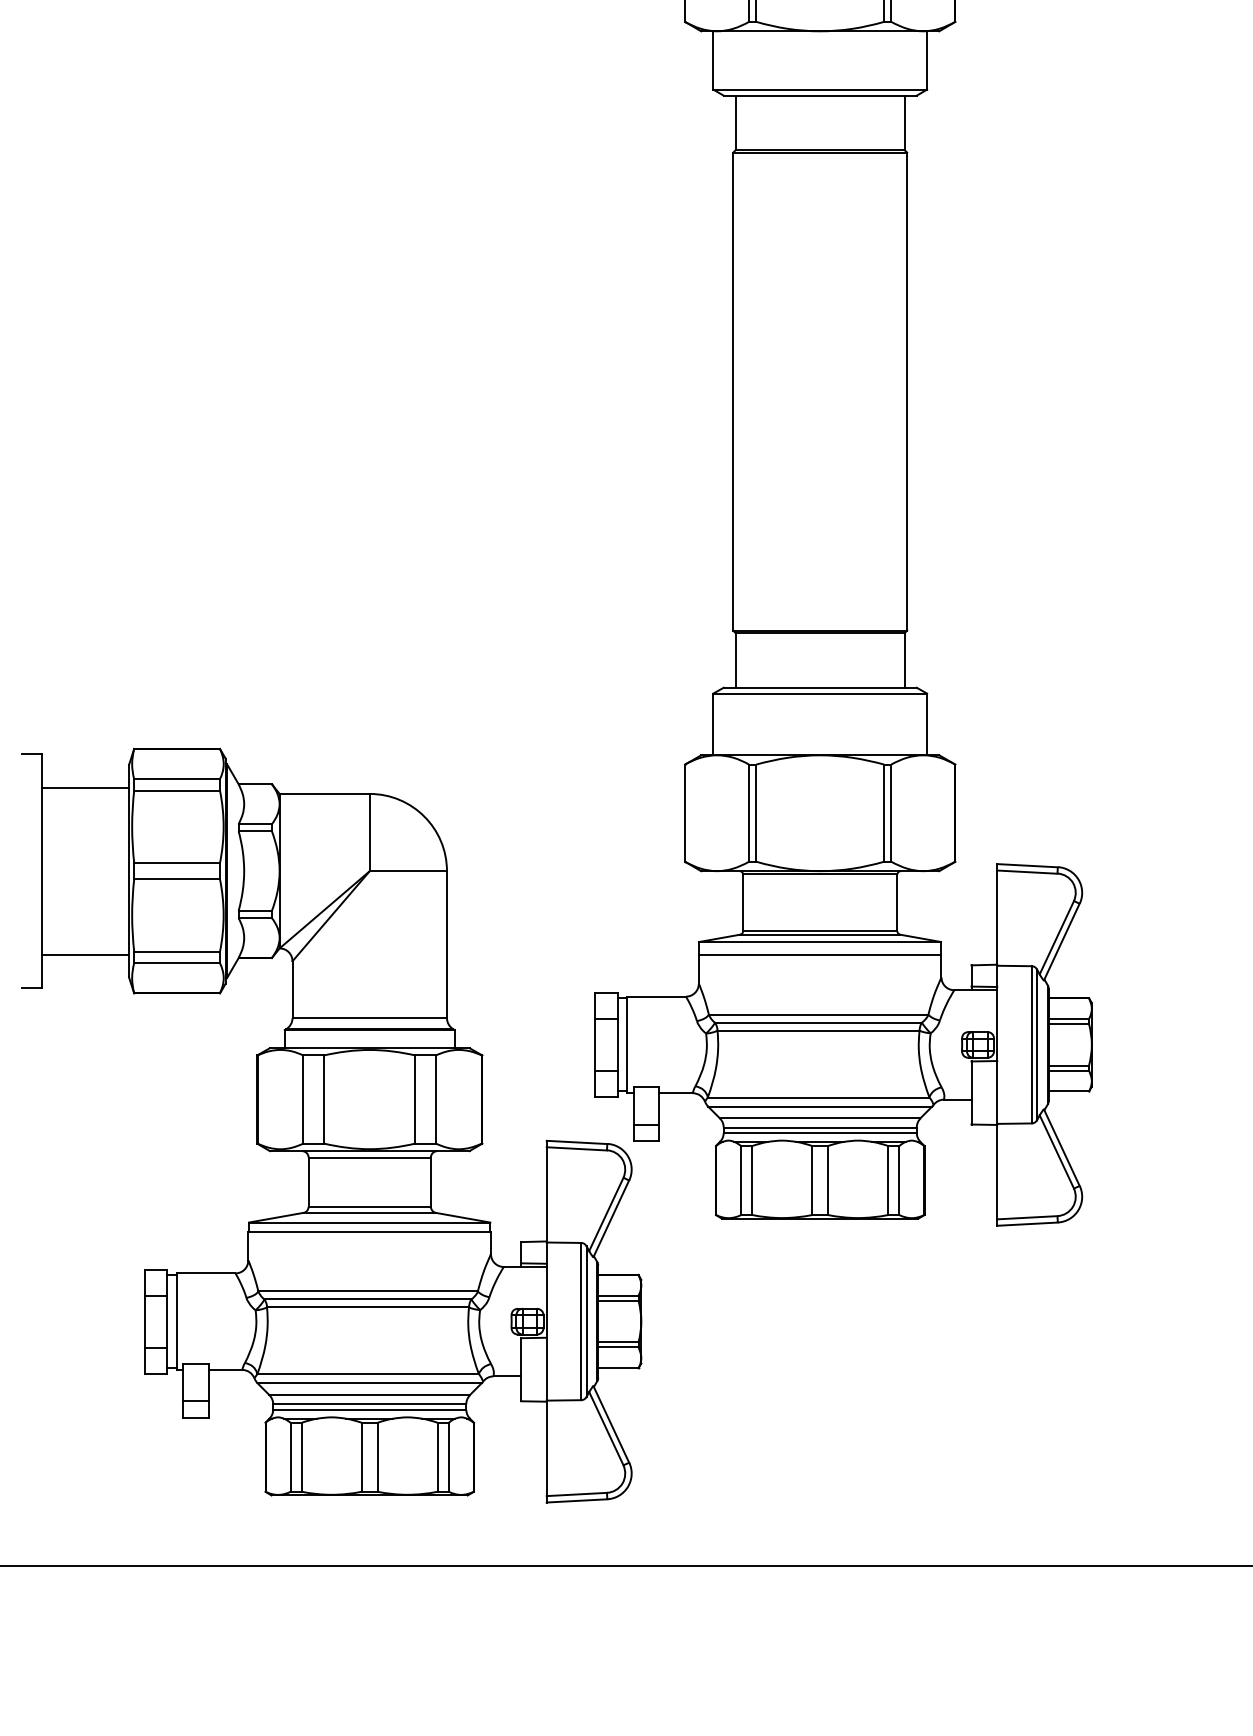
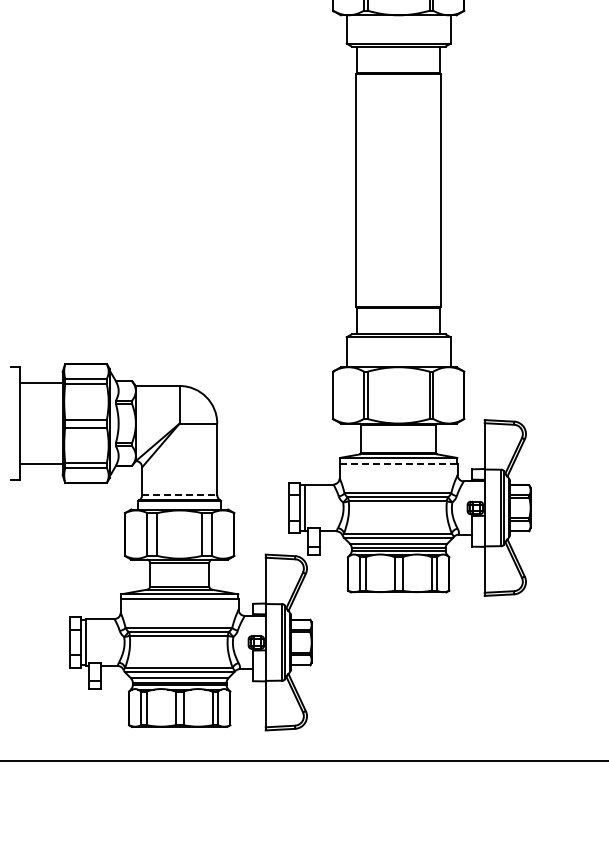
line: (819, 955) -> (398, 464), solid -> dashed
line: (369, 1017) -> (179, 494), solid -> dashed

